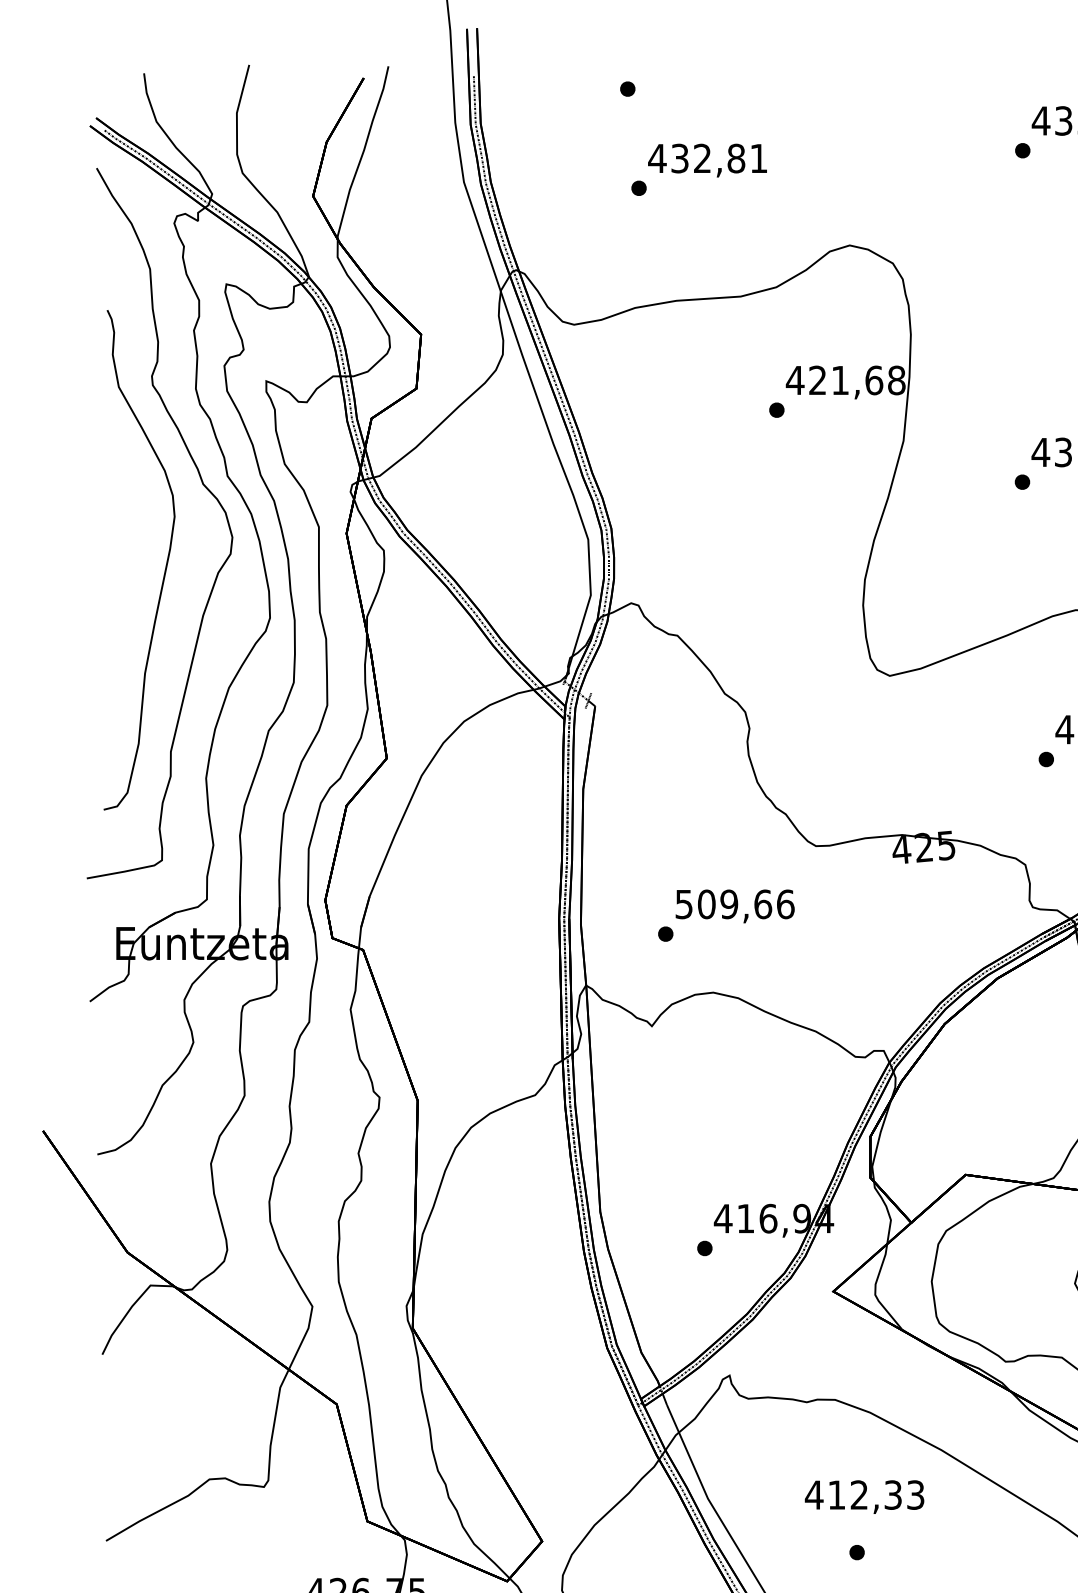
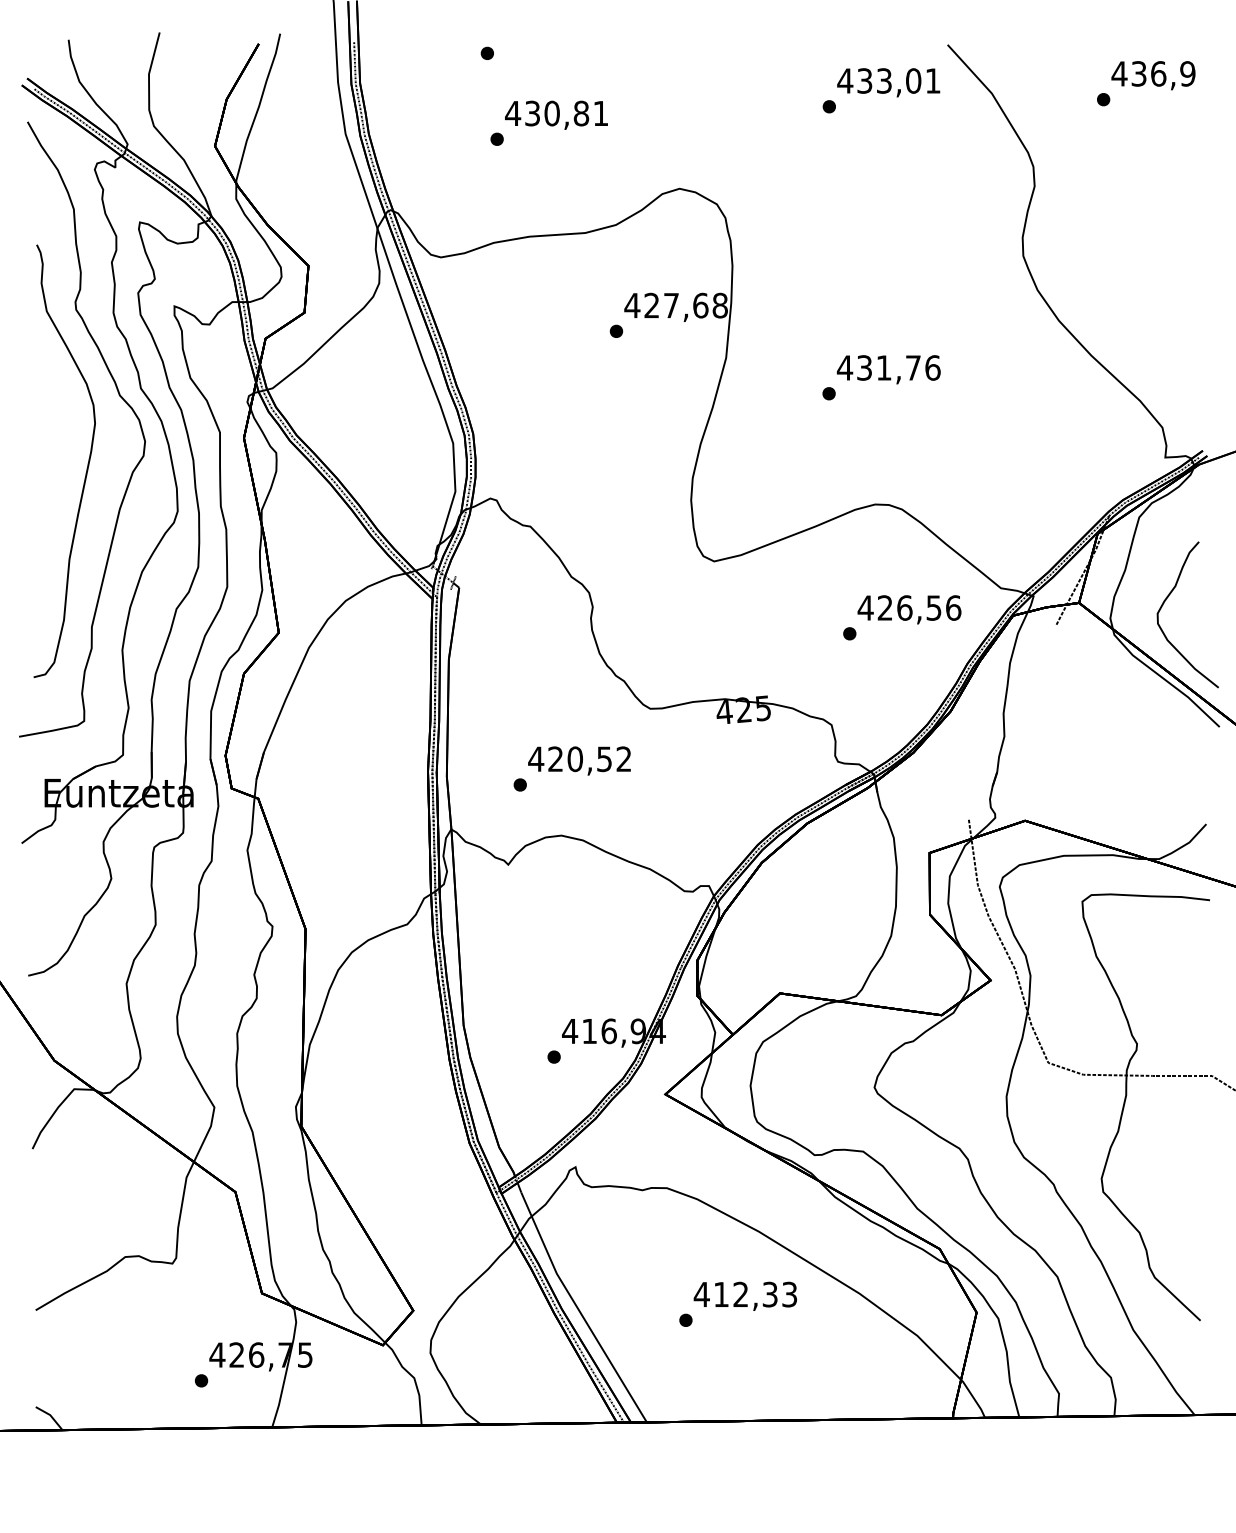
text: (701, 158) -> (551, 113), 432,81 -> 430,81
text: (840, 380) -> (671, 305), 421,68 -> 427,68
text: (734, 904) -> (579, 759), 509,66 -> 420,52
text: (863, 1496) -> (744, 1295), moved

